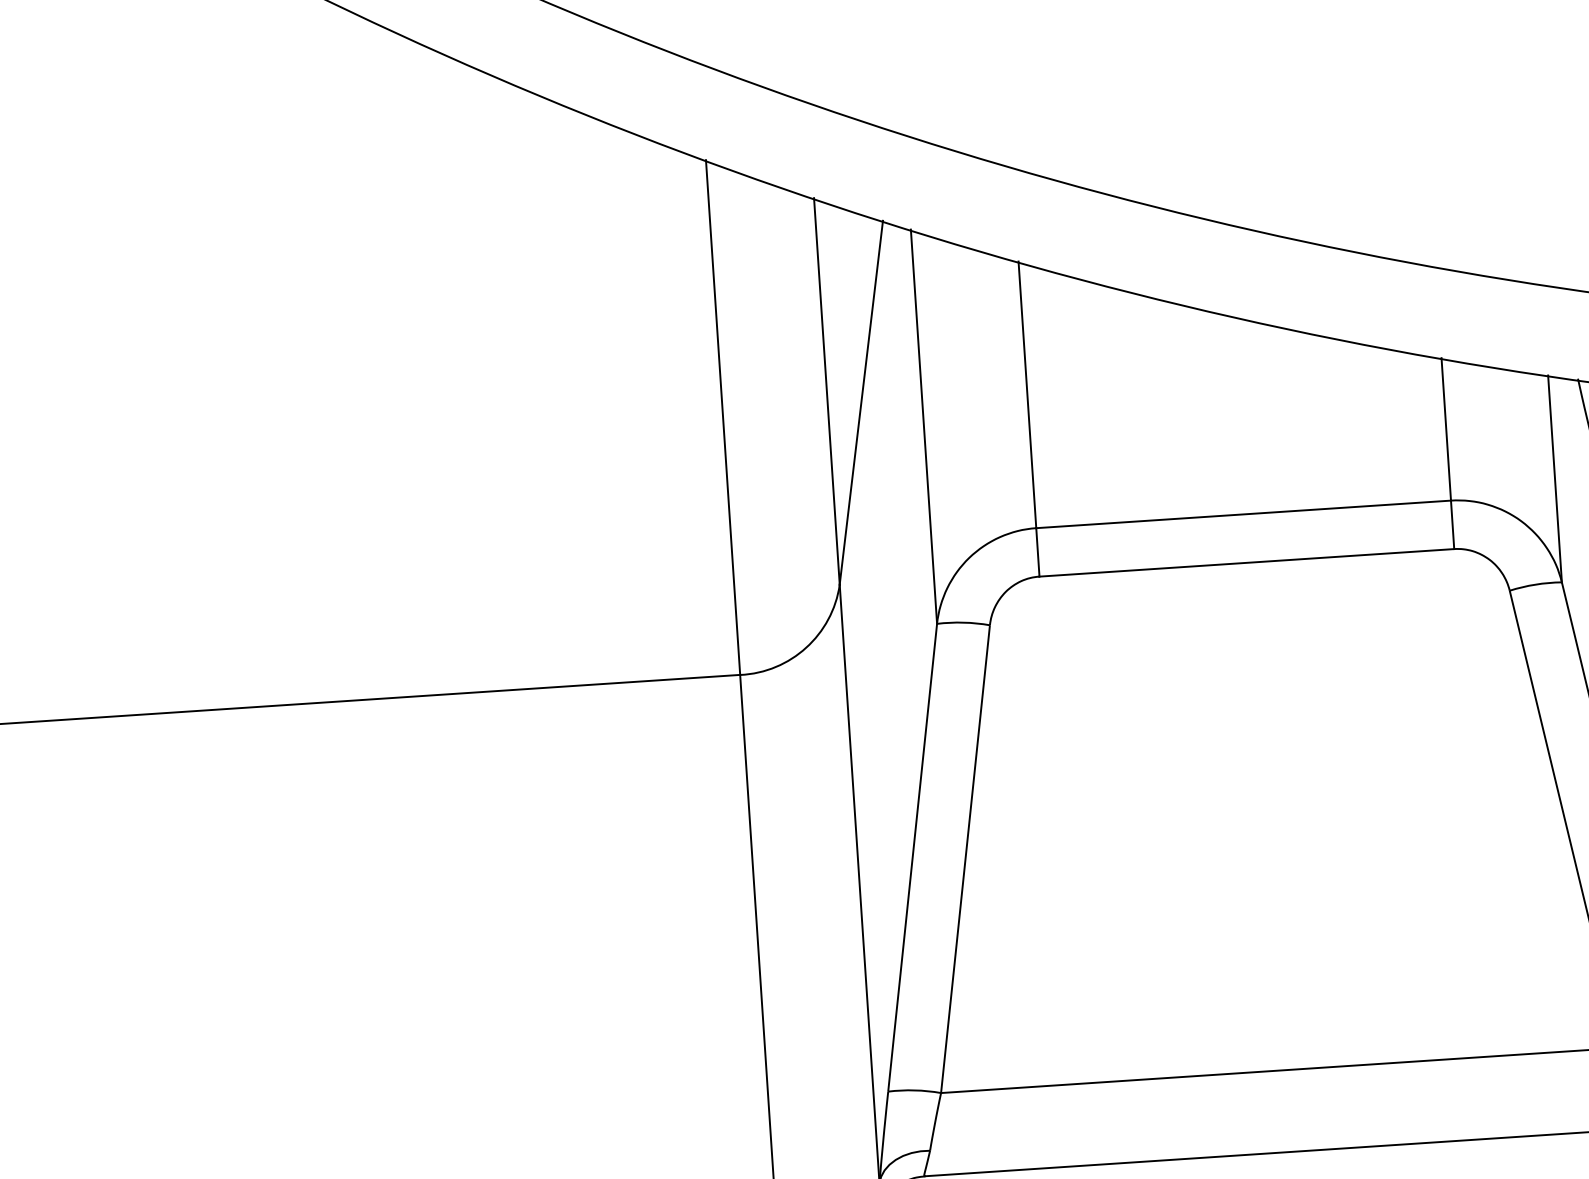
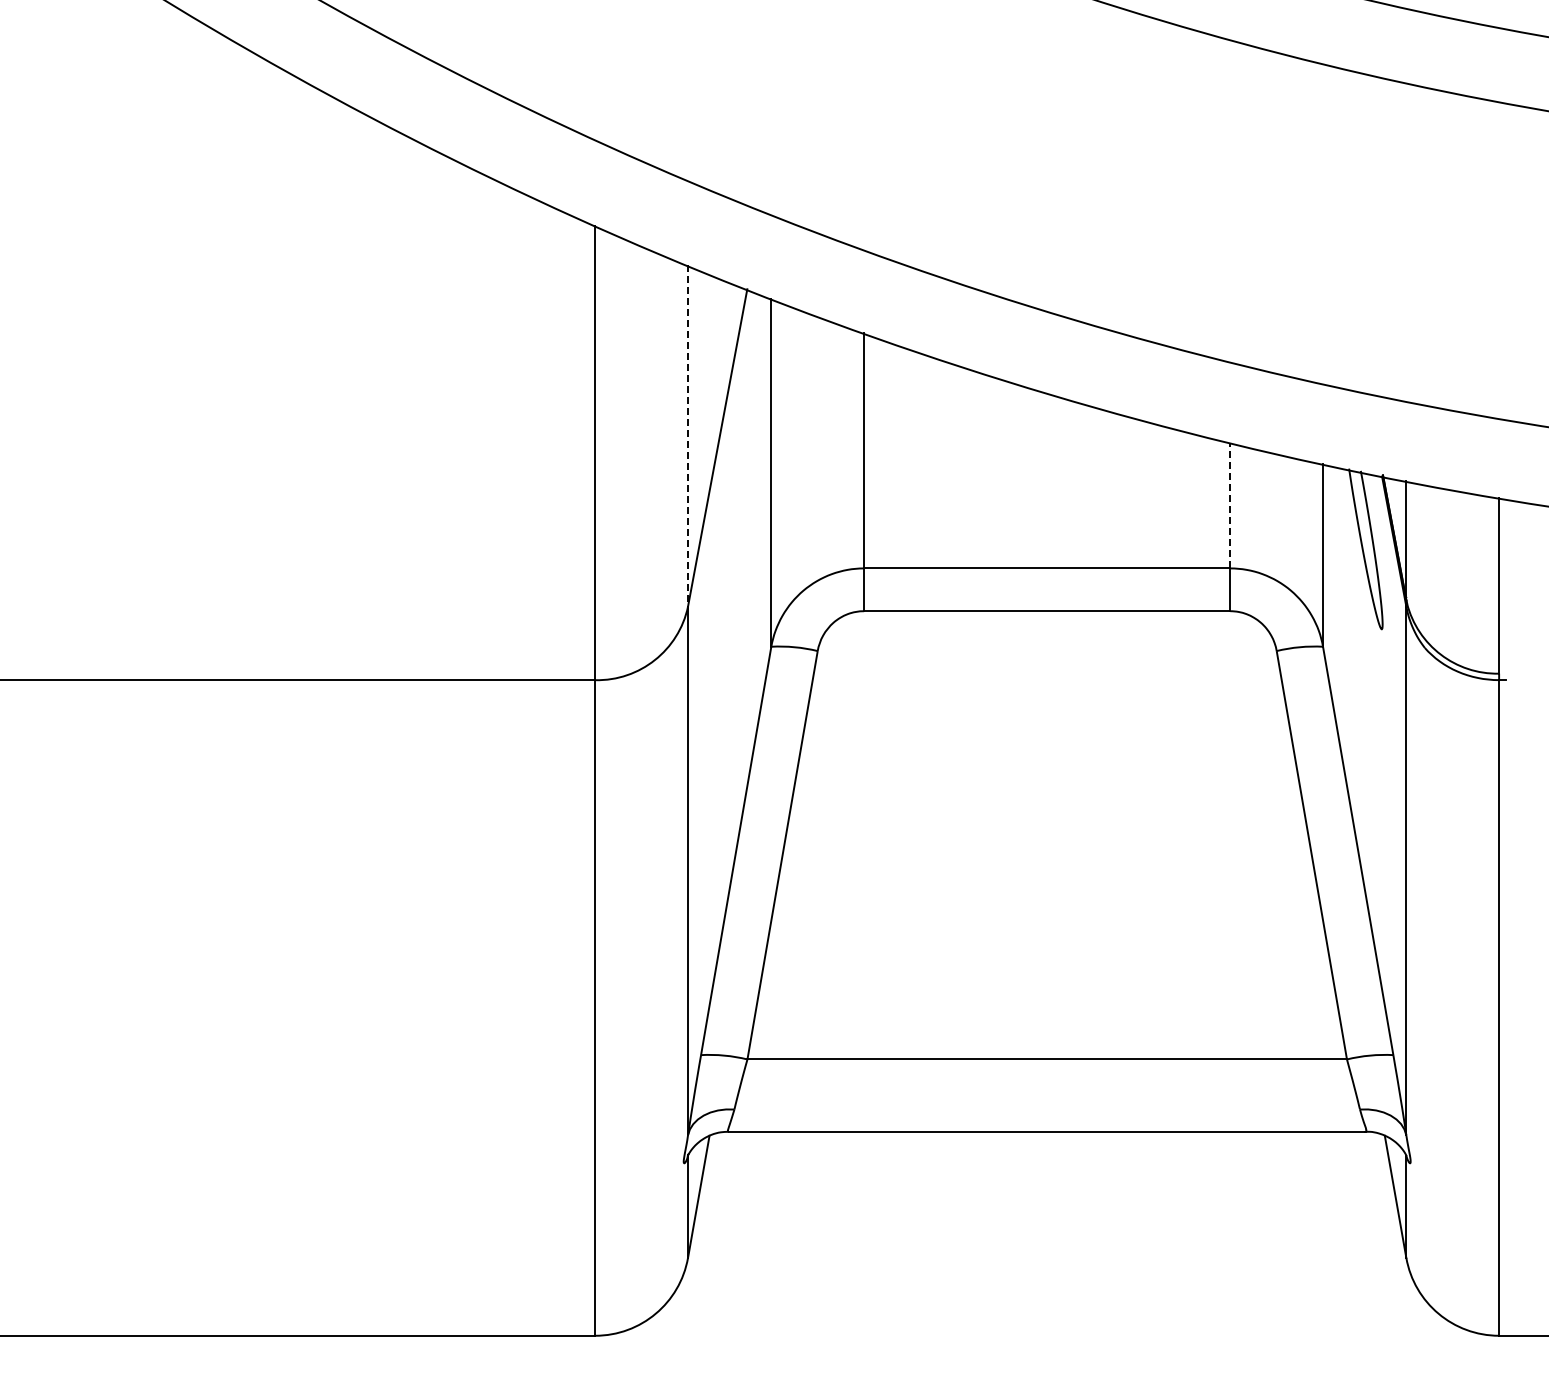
line: (827, 390) -> (688, 435), solid -> dashed
line: (1446, 429) -> (1230, 505), solid -> dashed

